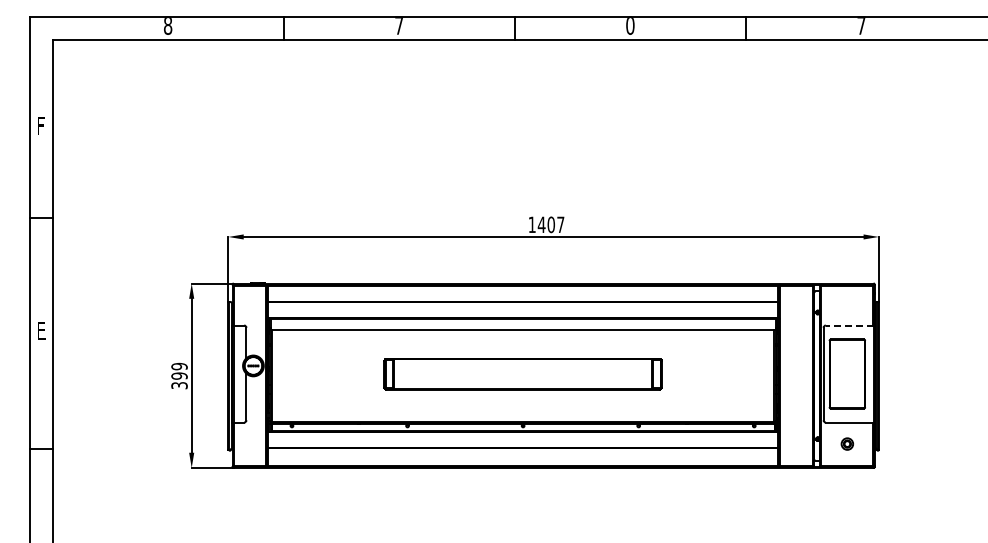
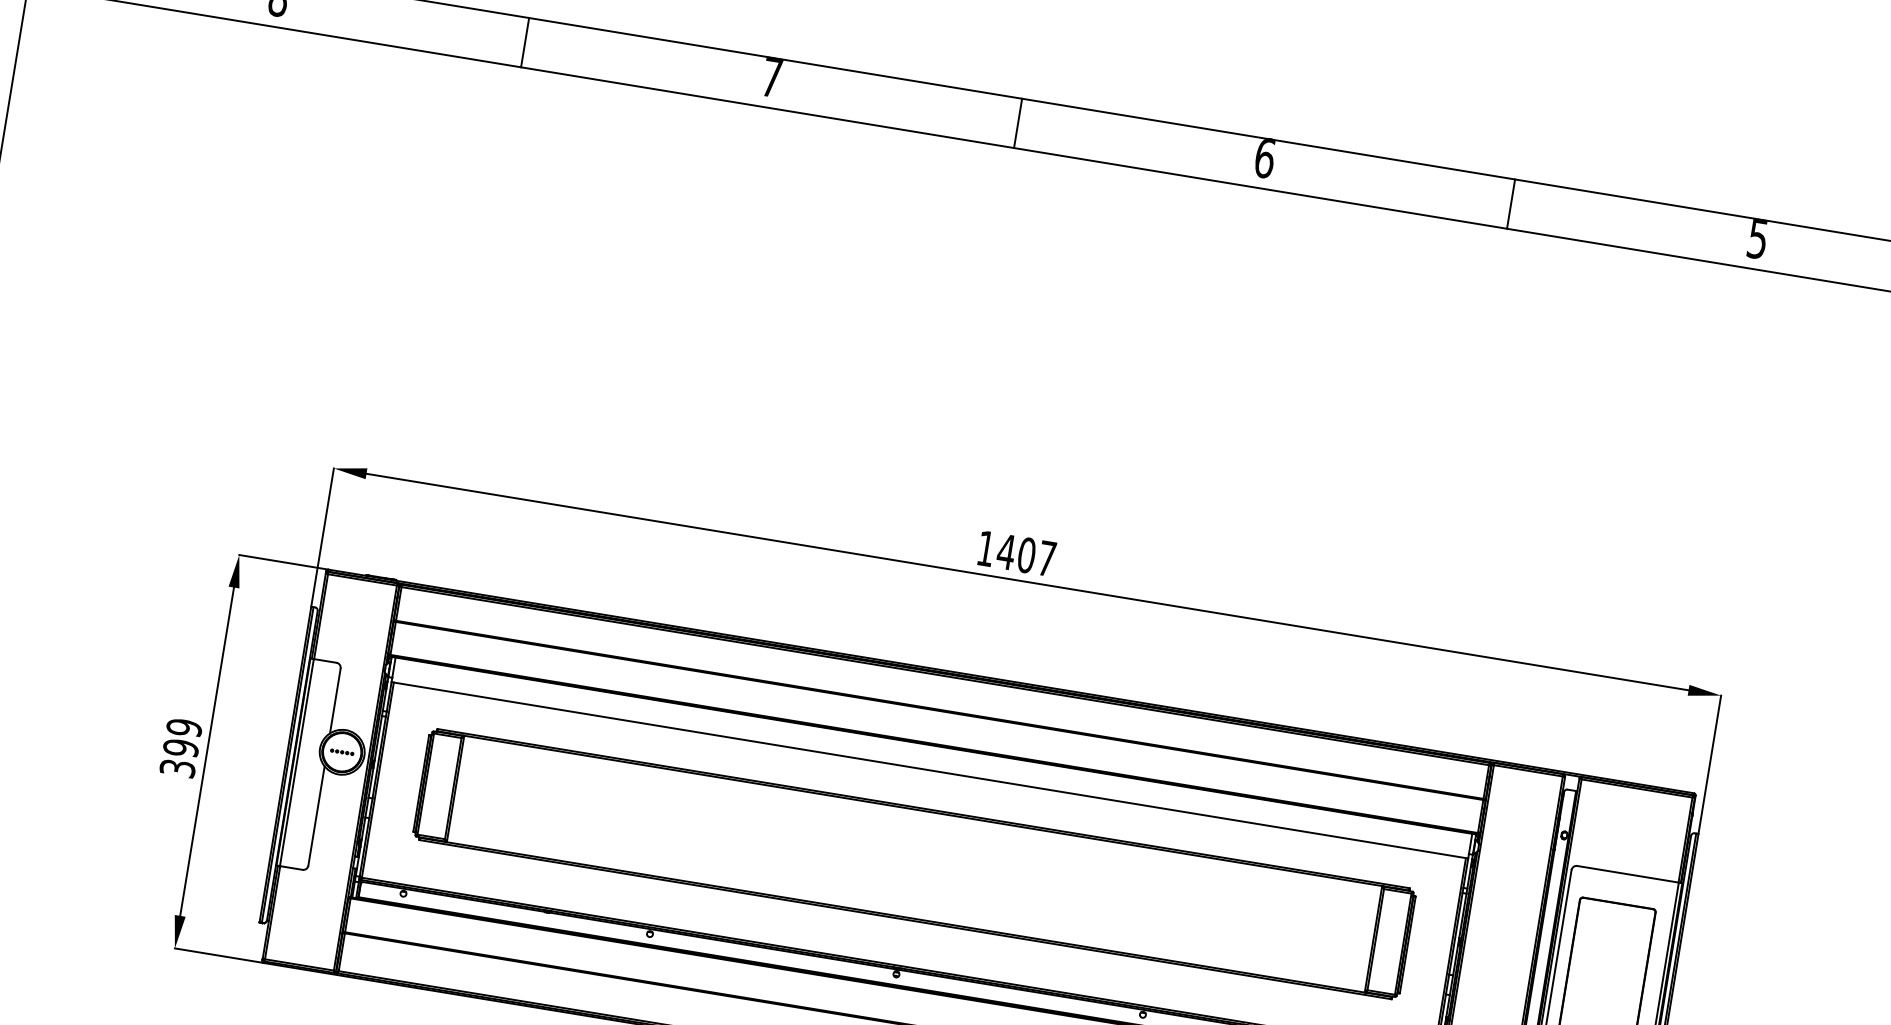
text: (630, 26) -> (1264, 159), 0 -> 6
text: (861, 26) -> (1757, 240), 7 -> 5
line: (849, 325) -> (1627, 874), dashed -> solid
part: (522, 373) -> (913, 862), size x1.67

